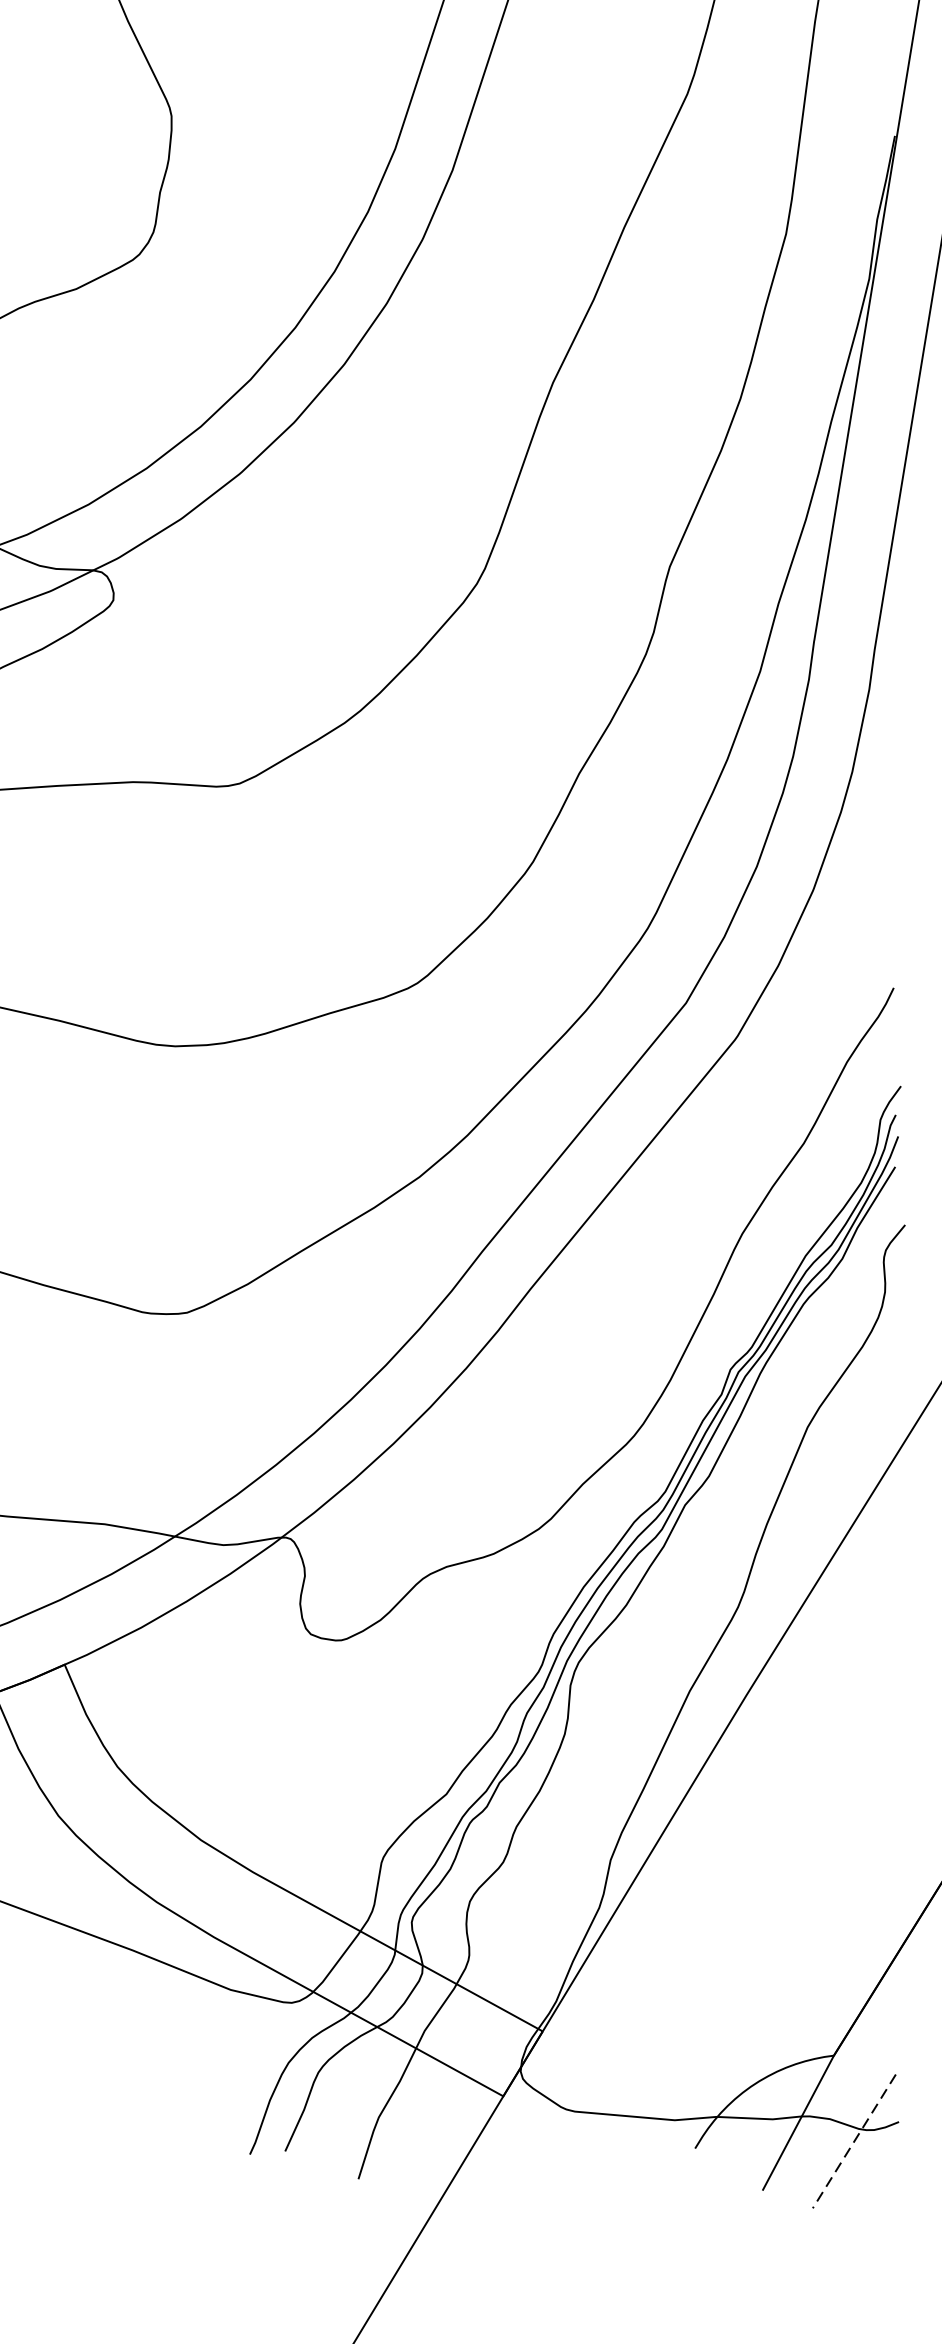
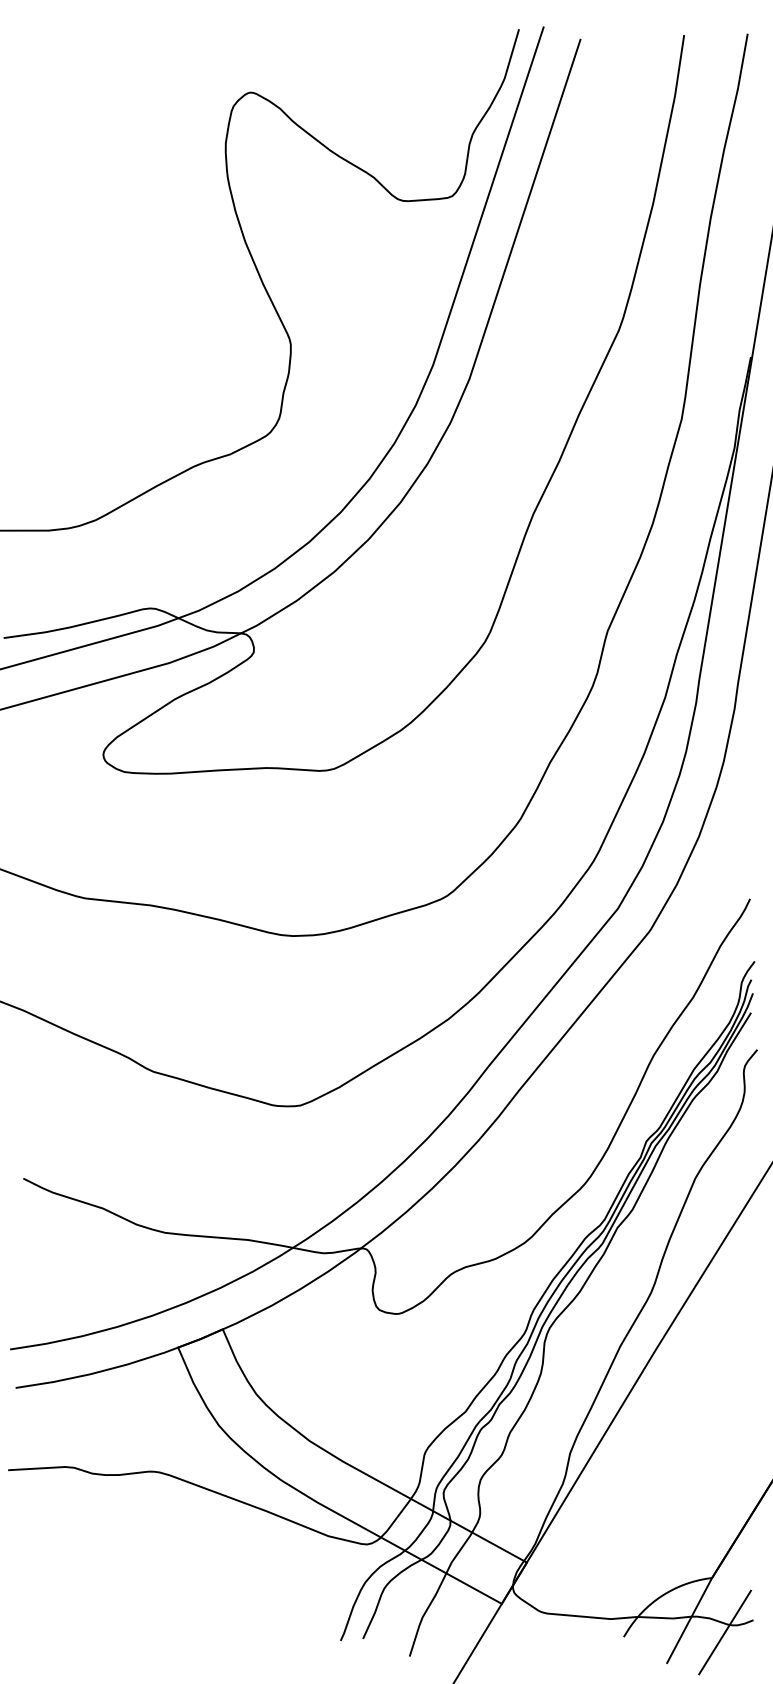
line: (853, 2141) -> (724, 1632), dashed -> solid

